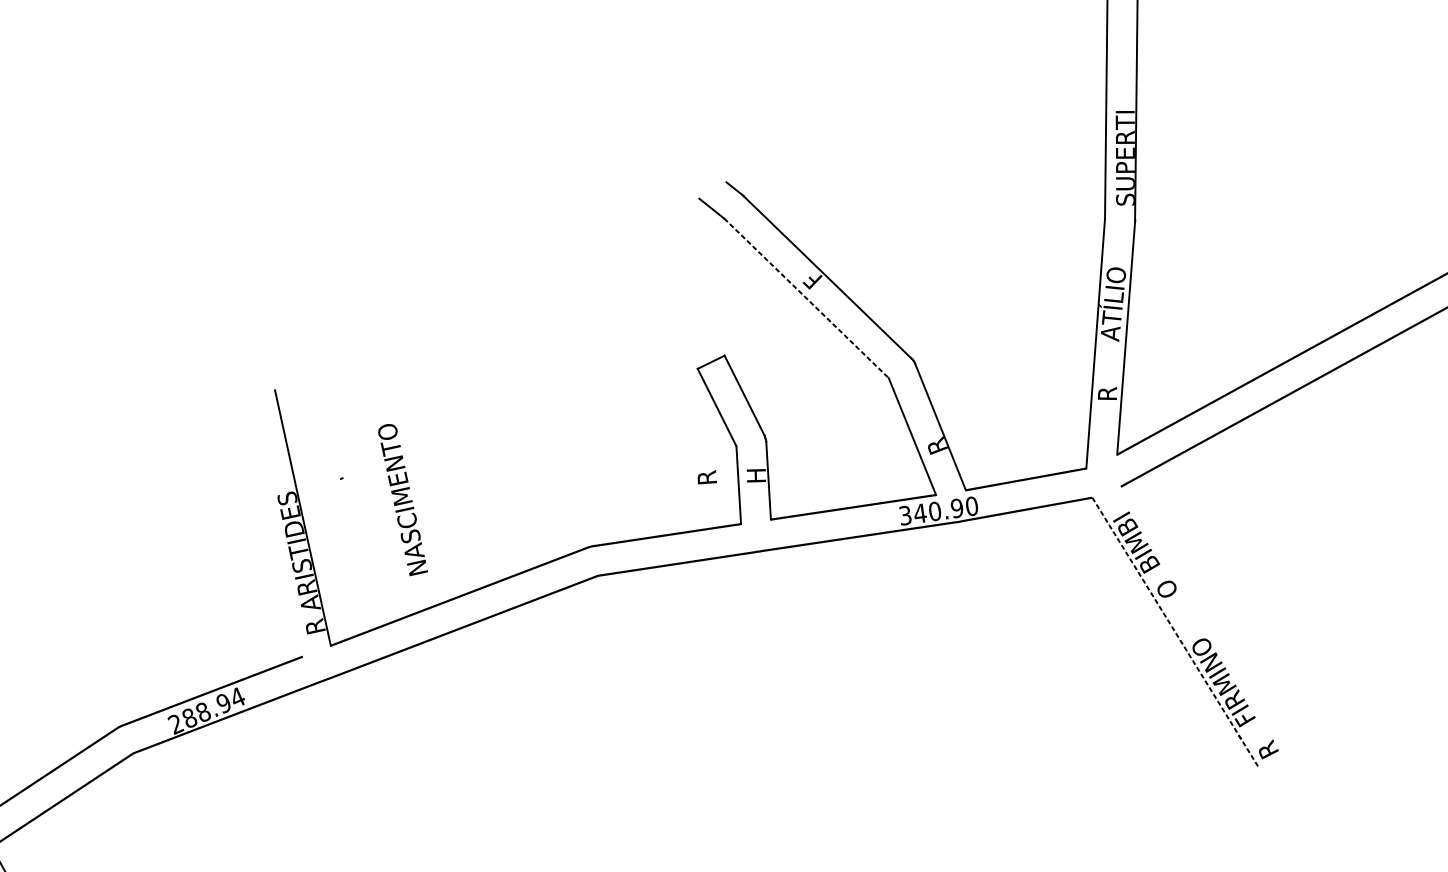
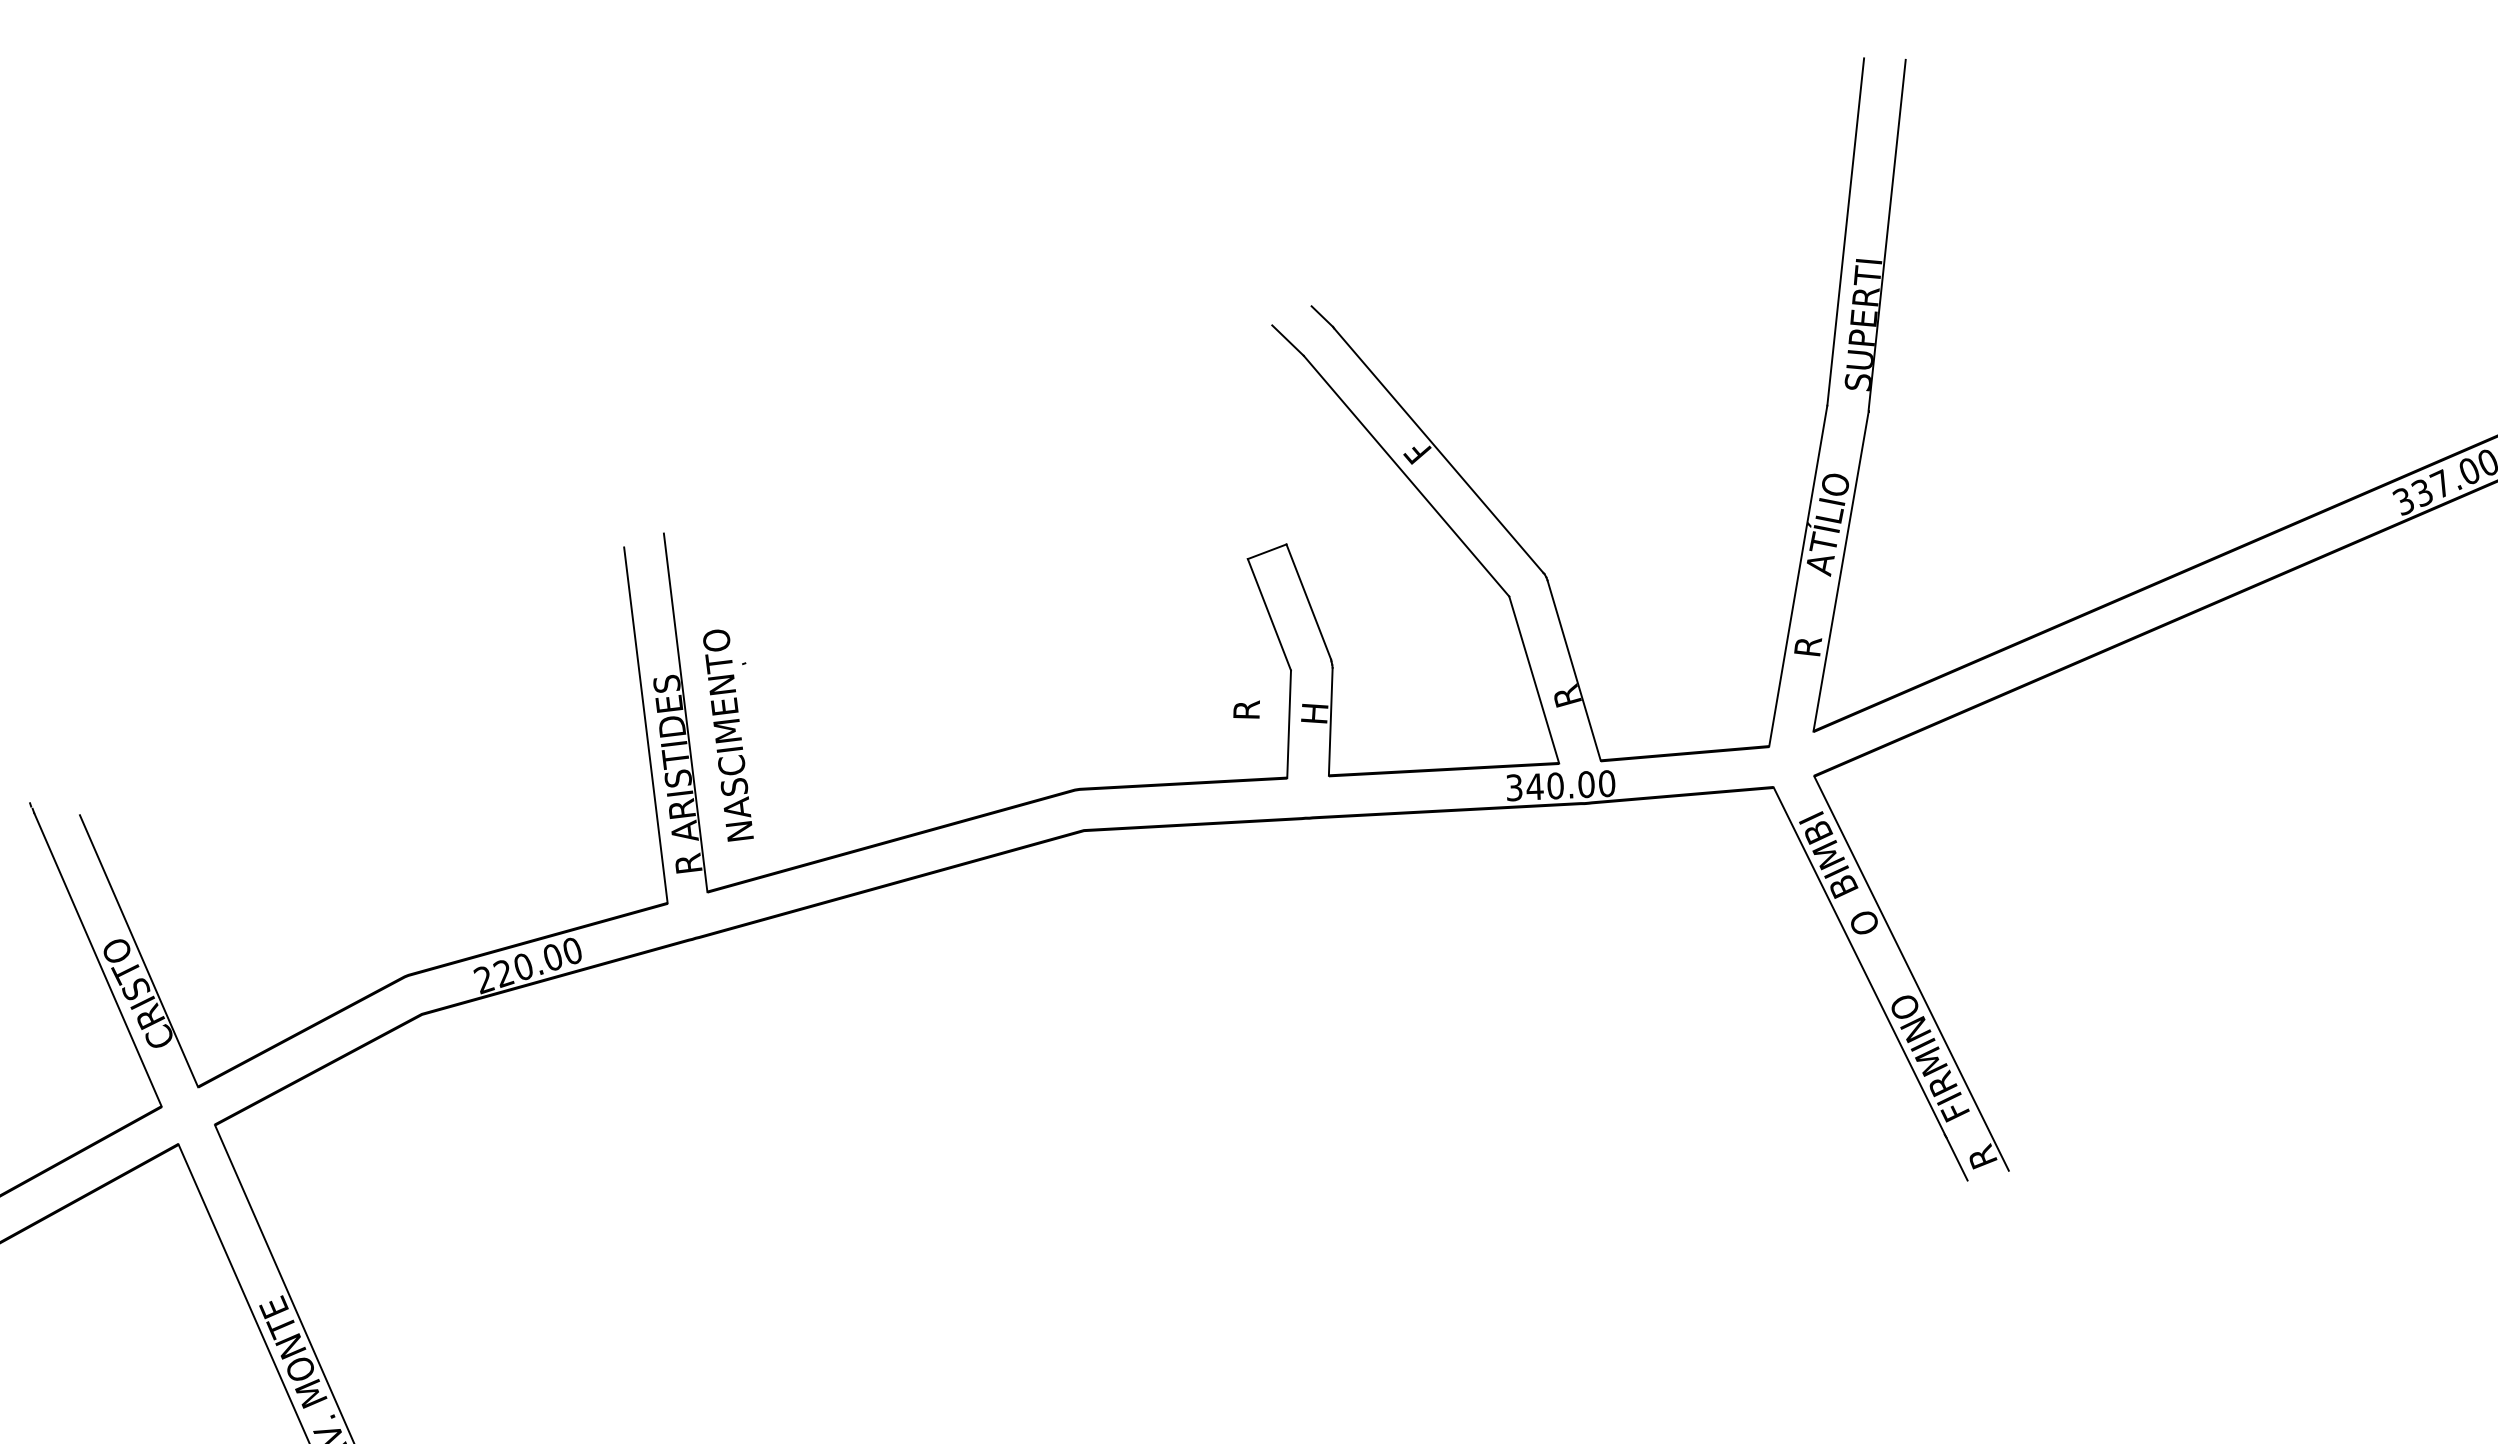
line: (806, 298) -> (1406, 476), dashed -> solid
text: (402, 499) -> (728, 735), moved
text: (957, 508) -> (1586, 784), 340.90 -> 340.00
line: (274, 529) -> (645, 725), added
line: (1204, 622) -> (1911, 973), added
line: (1175, 633) -> (1870, 984), dashed -> solid
text: (213, 708) -> (537, 962), 288.94 -> 220.00

